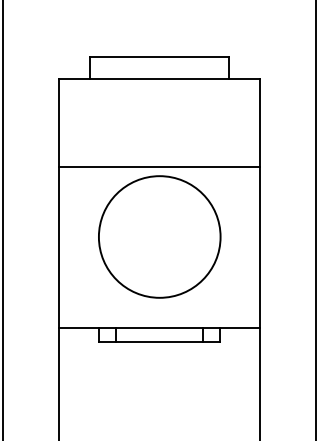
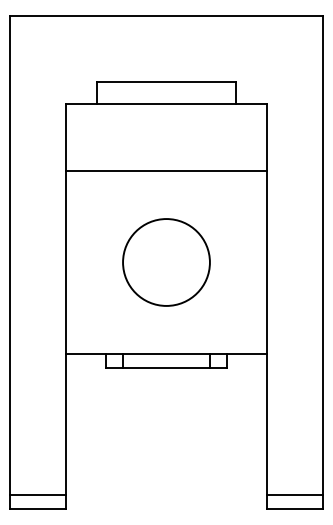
line: (158, 167) -> (165, 171), moved
circle: (159, 237) -> (166, 262), size x0.71

